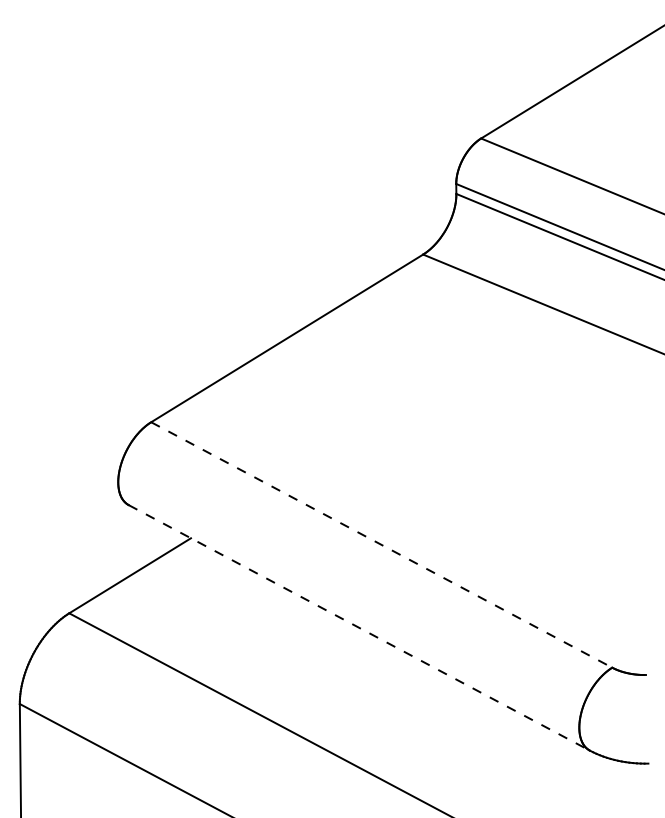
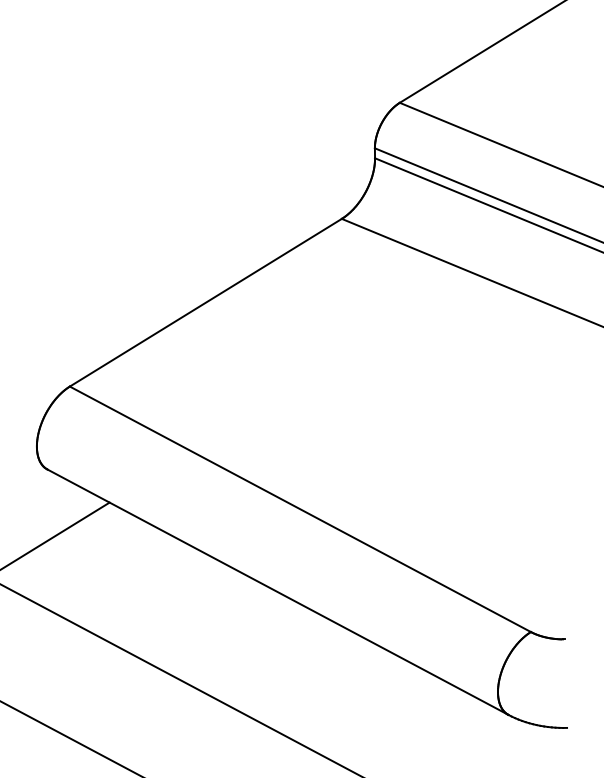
line: (382, 545) -> (301, 509), dashed -> solid
line: (359, 628) -> (278, 592), dashed -> solid

